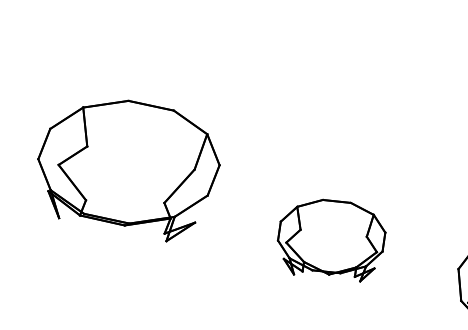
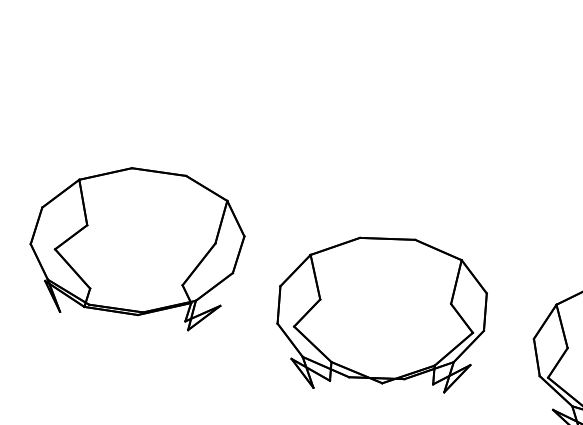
part: (330, 239) -> (381, 314), size x1.67

